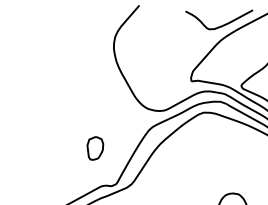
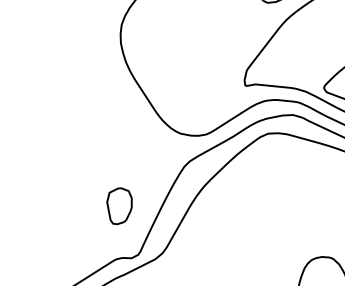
part: (95, 148) -> (120, 206), moved

